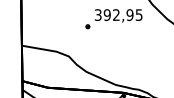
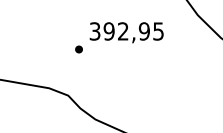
text: (113, 19) -> (118, 38), moved

